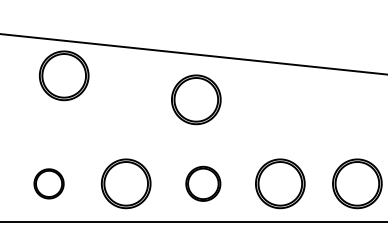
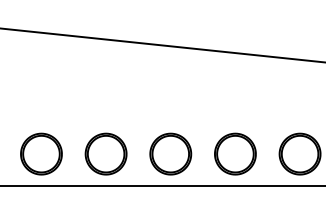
part: (63, 75) -> (53, 63), removed
part: (196, 99) -> (165, 83), removed
part: (48, 183) -> (40, 153), size x1.67
part: (203, 183) -> (170, 153), size x1.43

